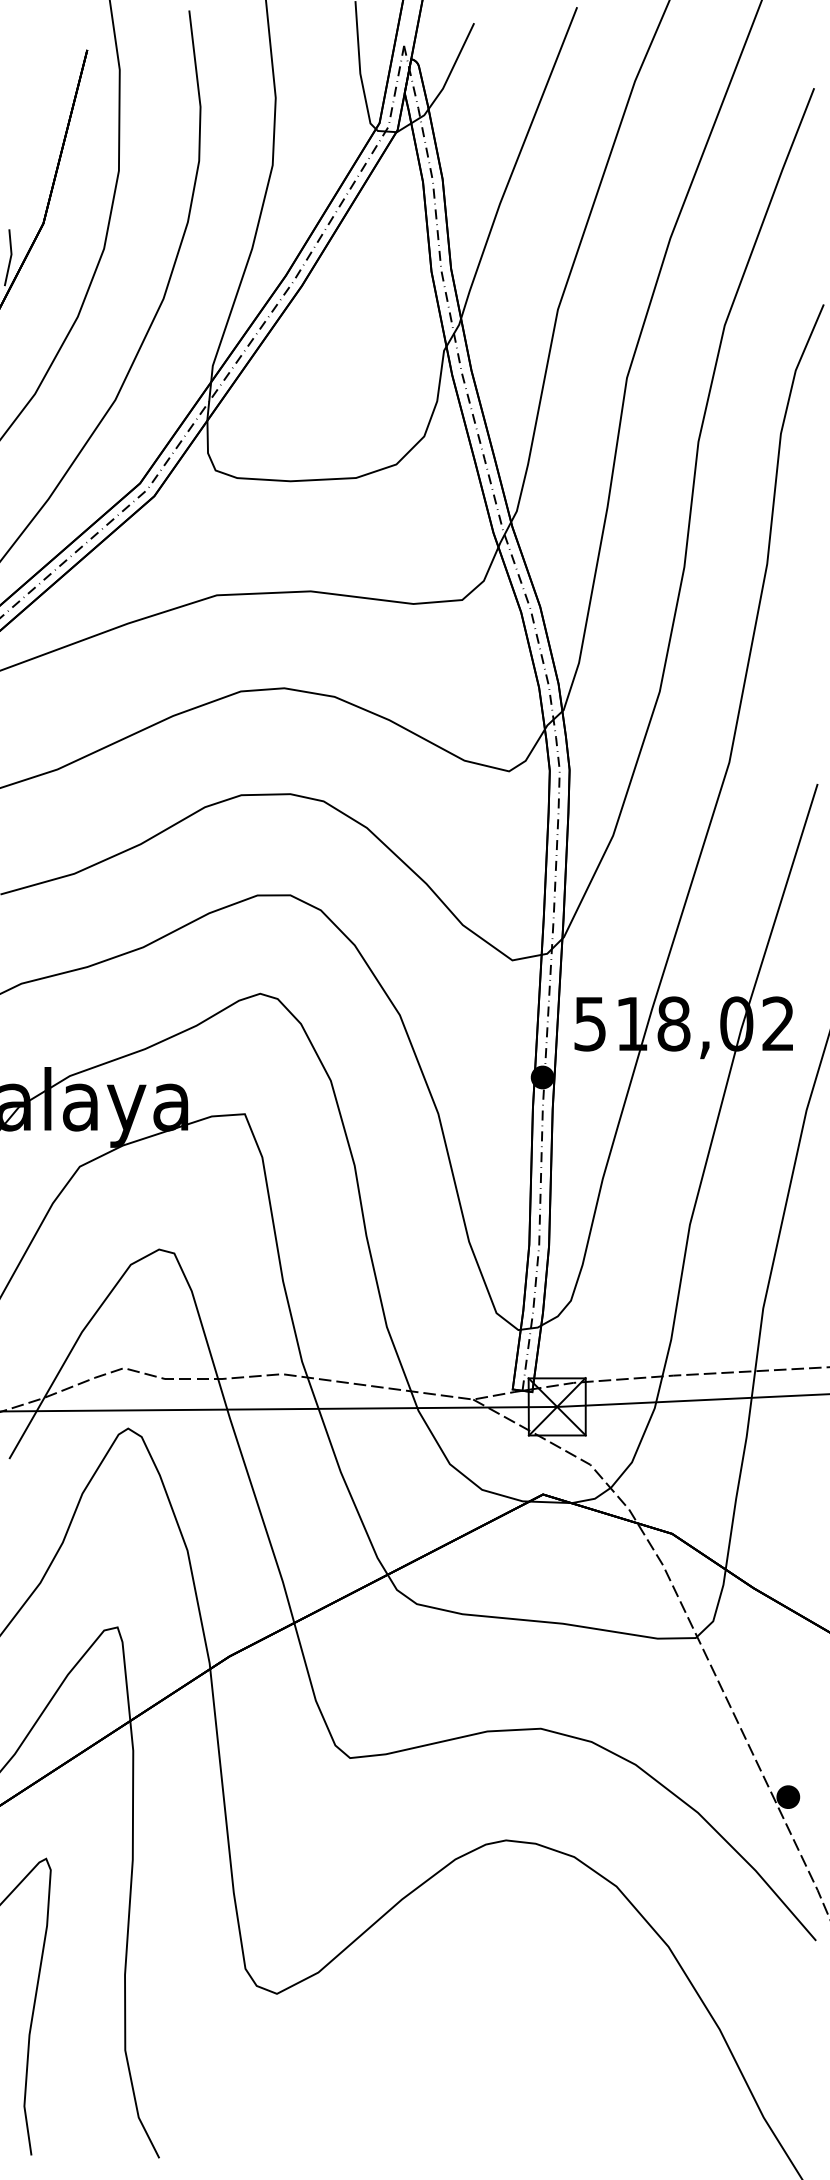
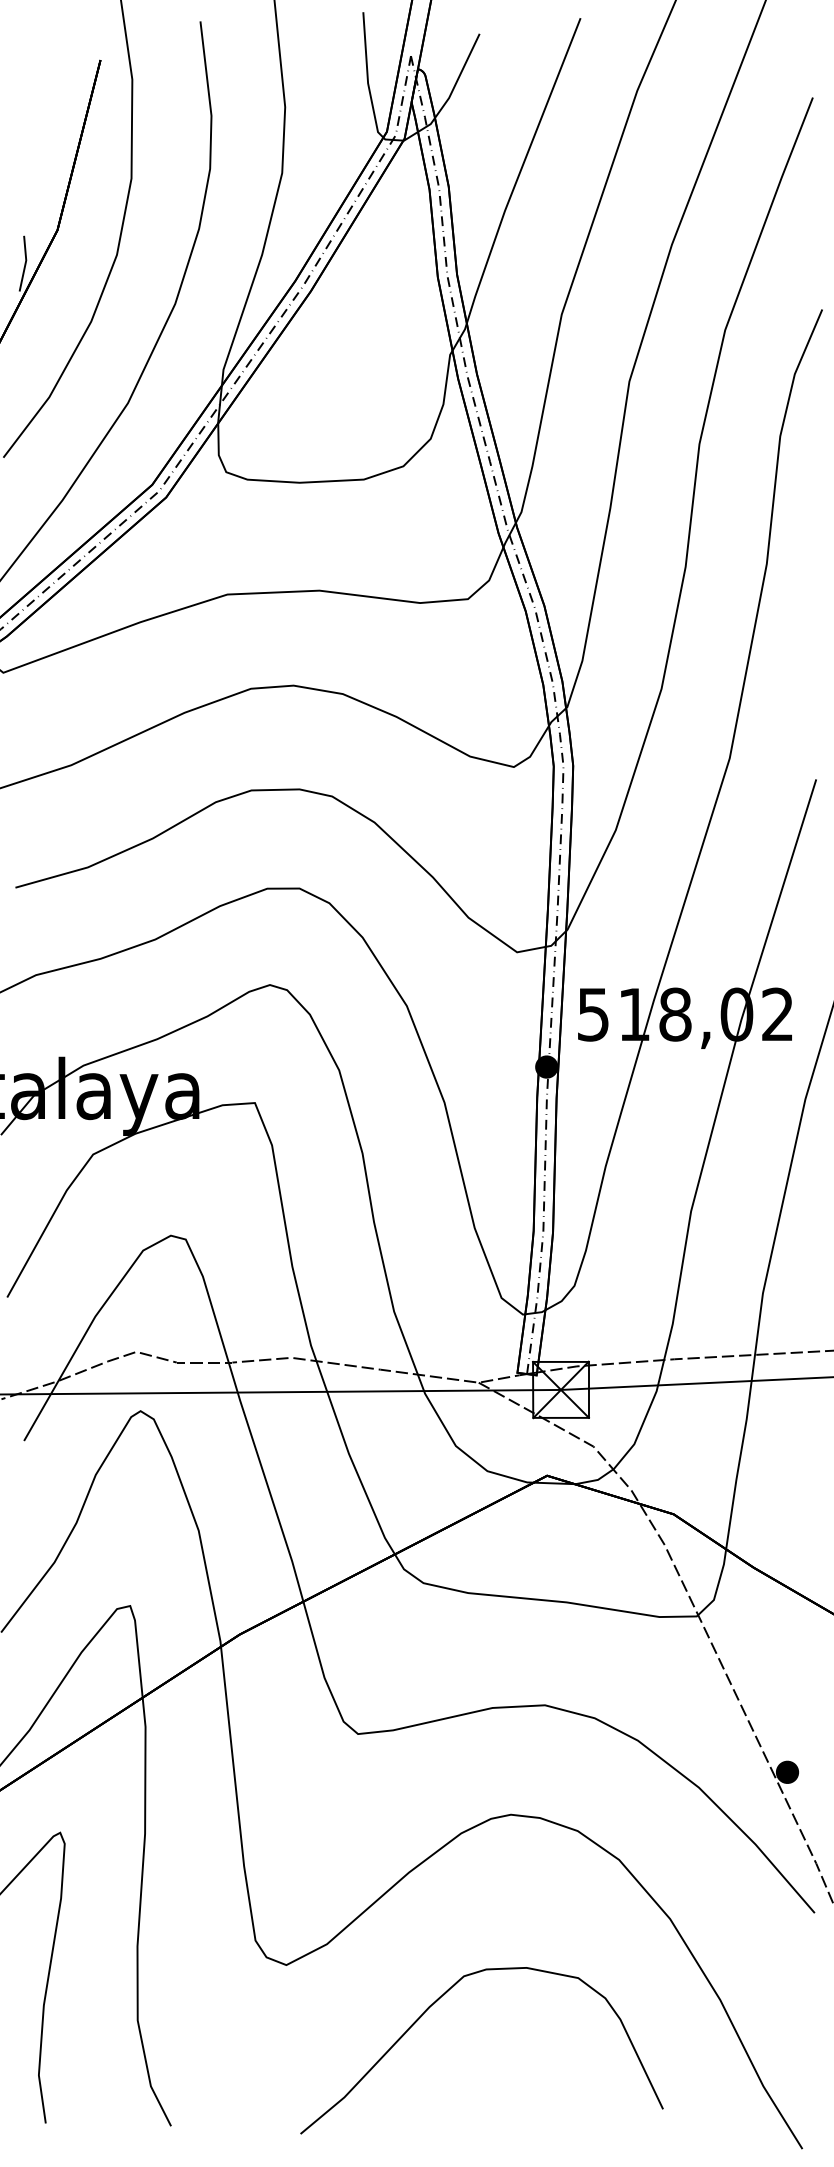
curve: (429, 2033) -> (435, 2003), added

